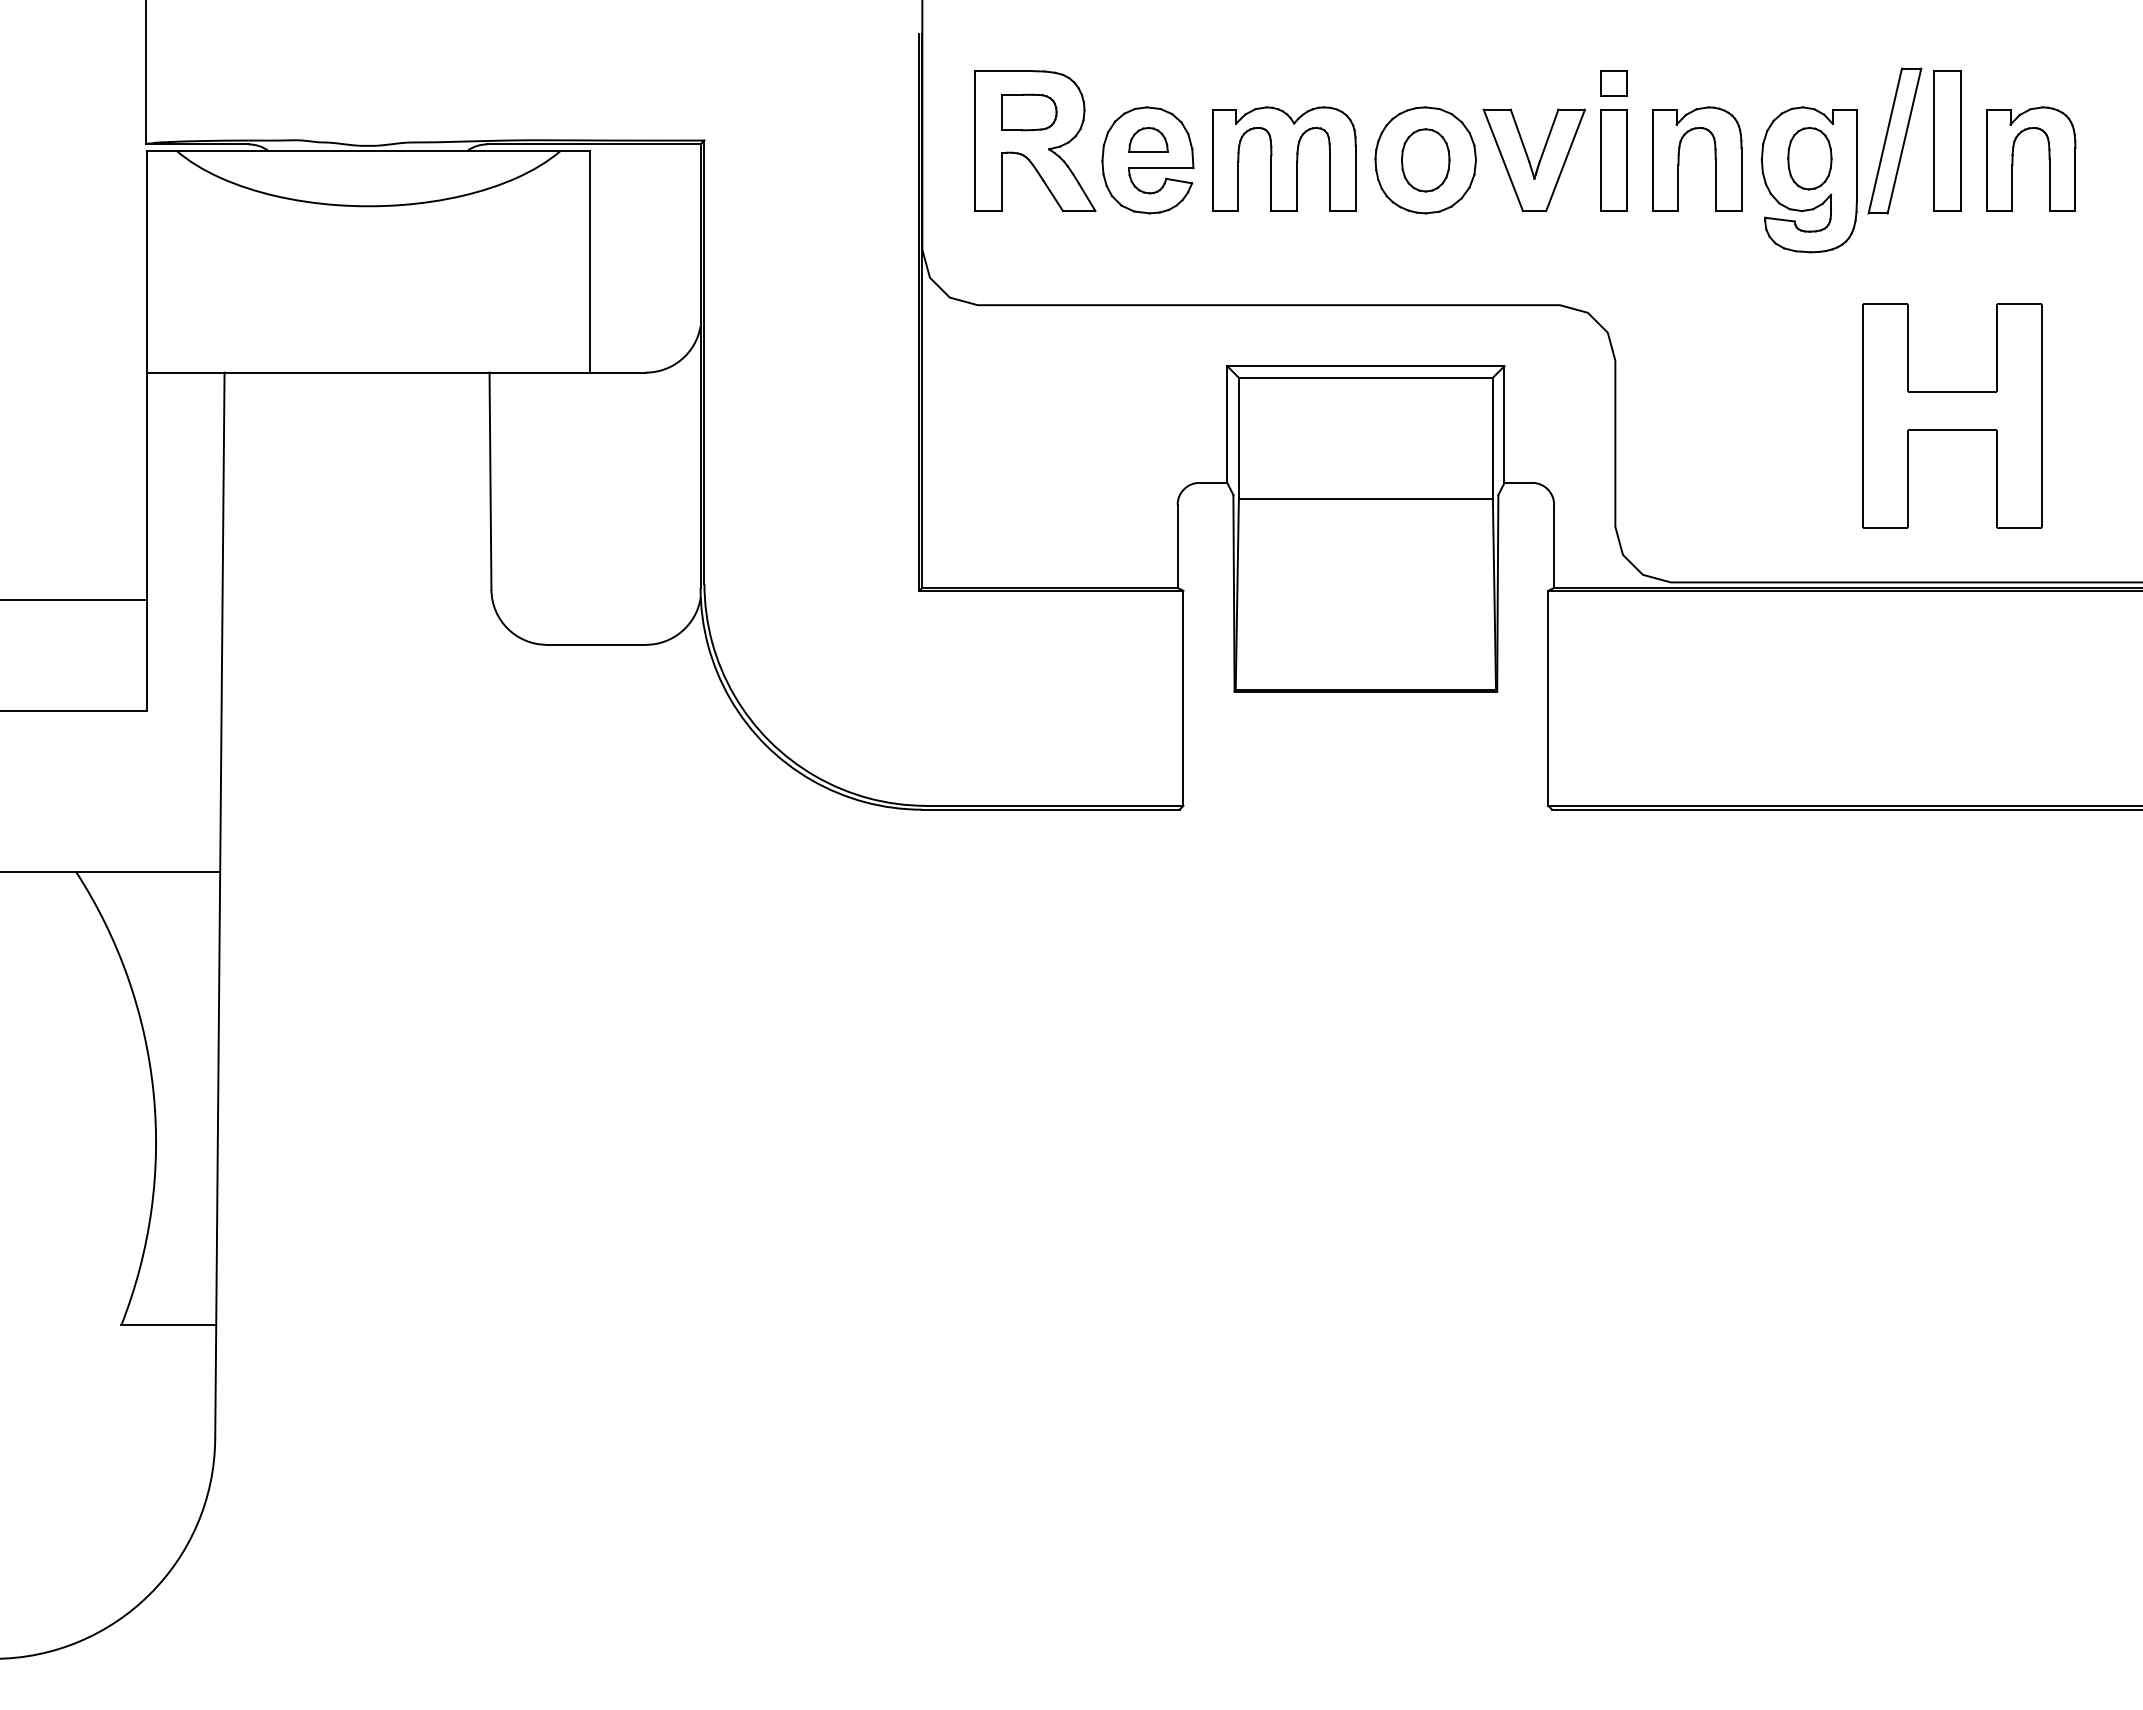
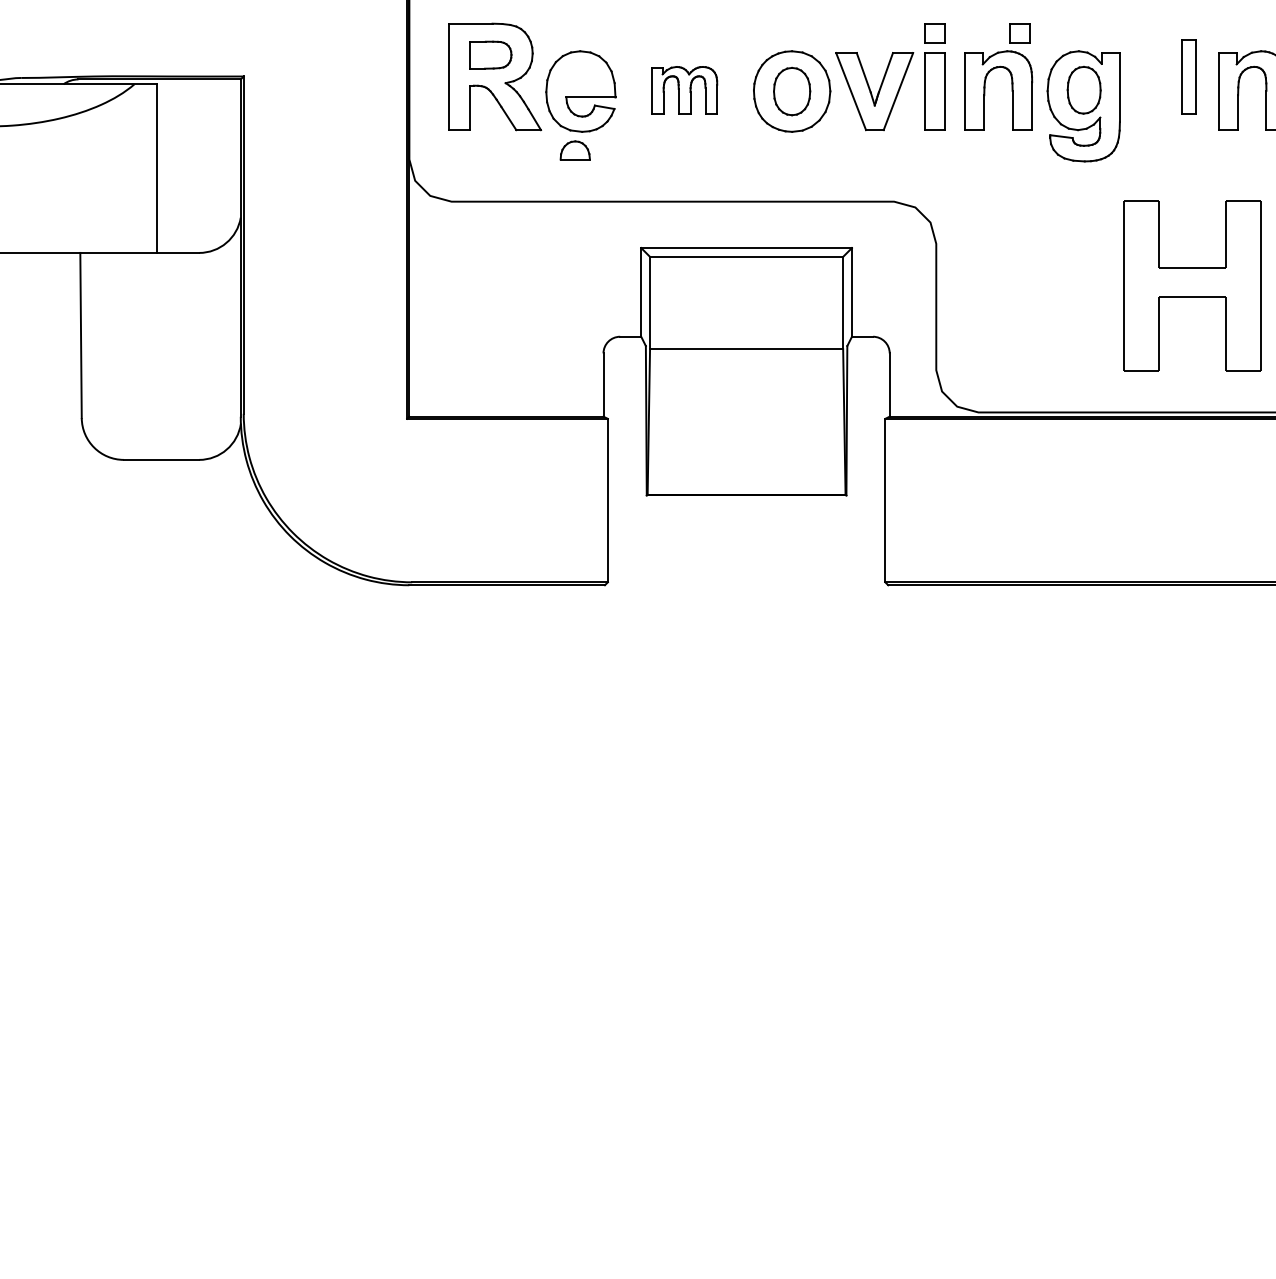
part: (1725, 83) -> (1020, 33), added
part: (1148, 139) -> (575, 150), moved
part: (1894, 140) -> (1148, 76), removed
part: (1947, 140) -> (1188, 76), size x0.7
part: (1284, 158) -> (684, 90), size x0.6

